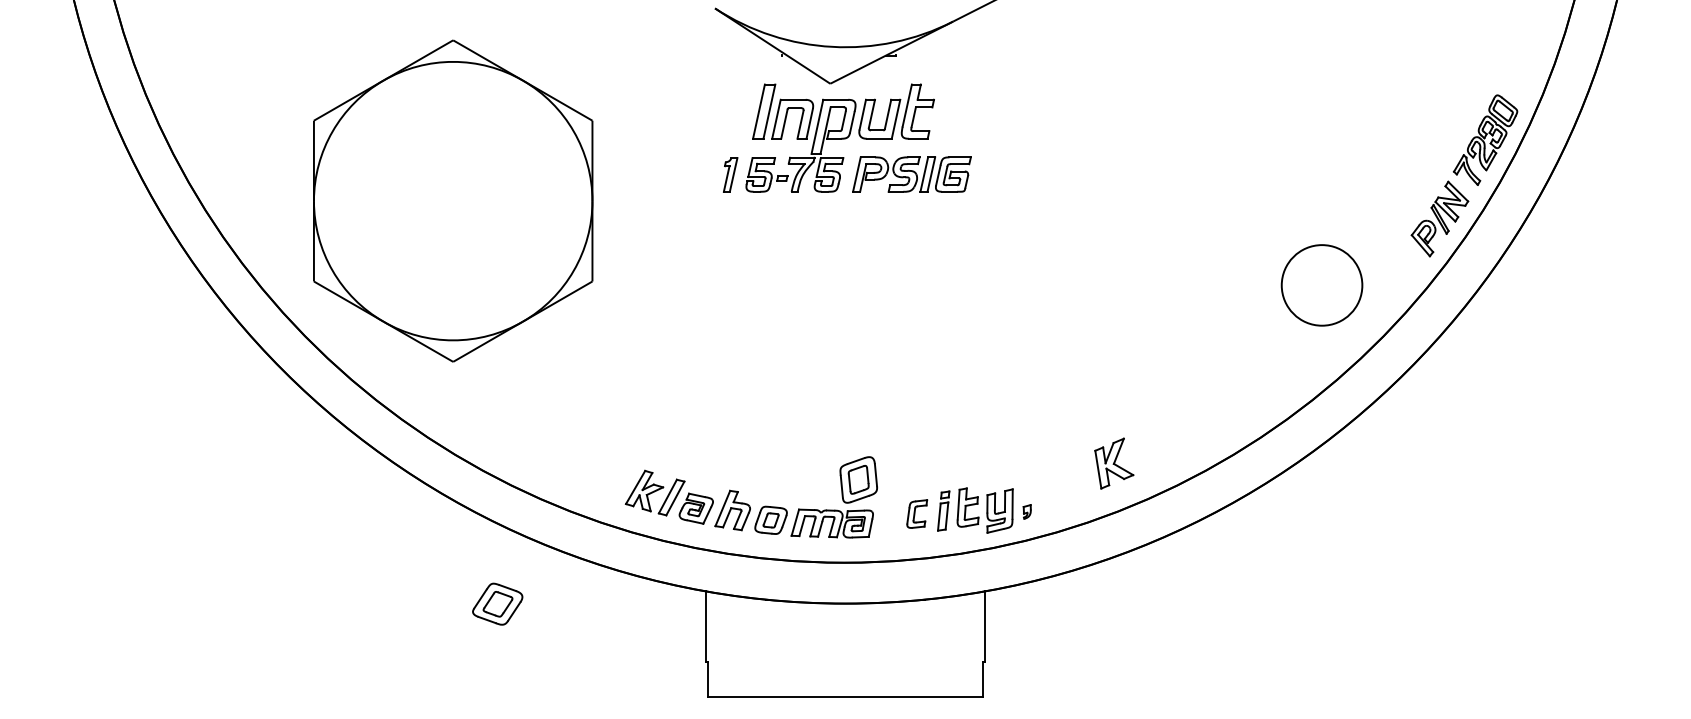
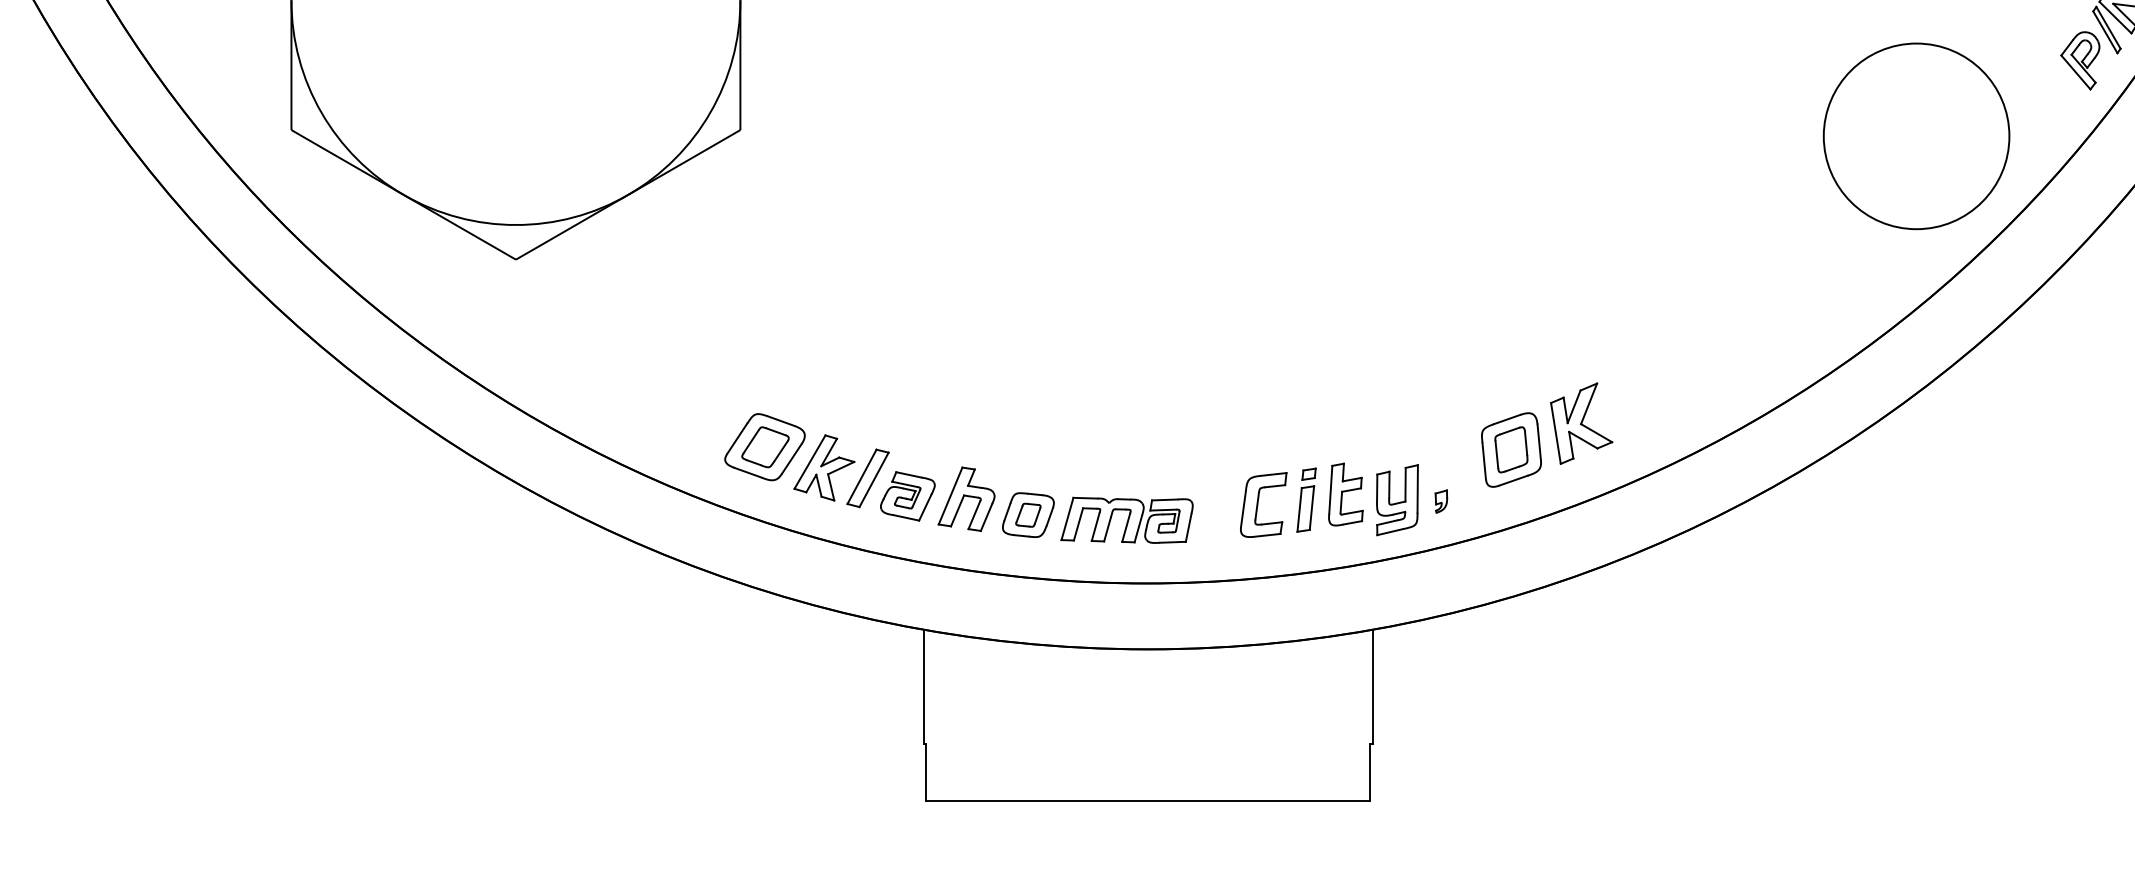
circle: (1321, 284) -> (1915, 134), size x1.43
part: (858, 479) -> (1511, 449), moved
part: (917, 513) -> (1264, 504), size x1.43
part: (497, 603) -> (764, 446), moved

